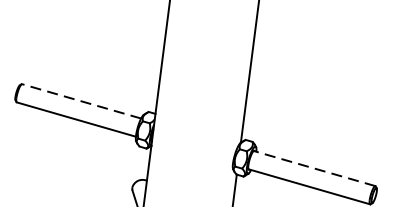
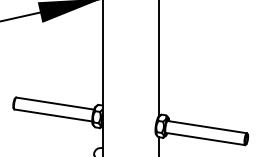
line: (80, 101) -> (54, 103), dashed -> solid
line: (313, 169) -> (206, 127), dashed -> solid

